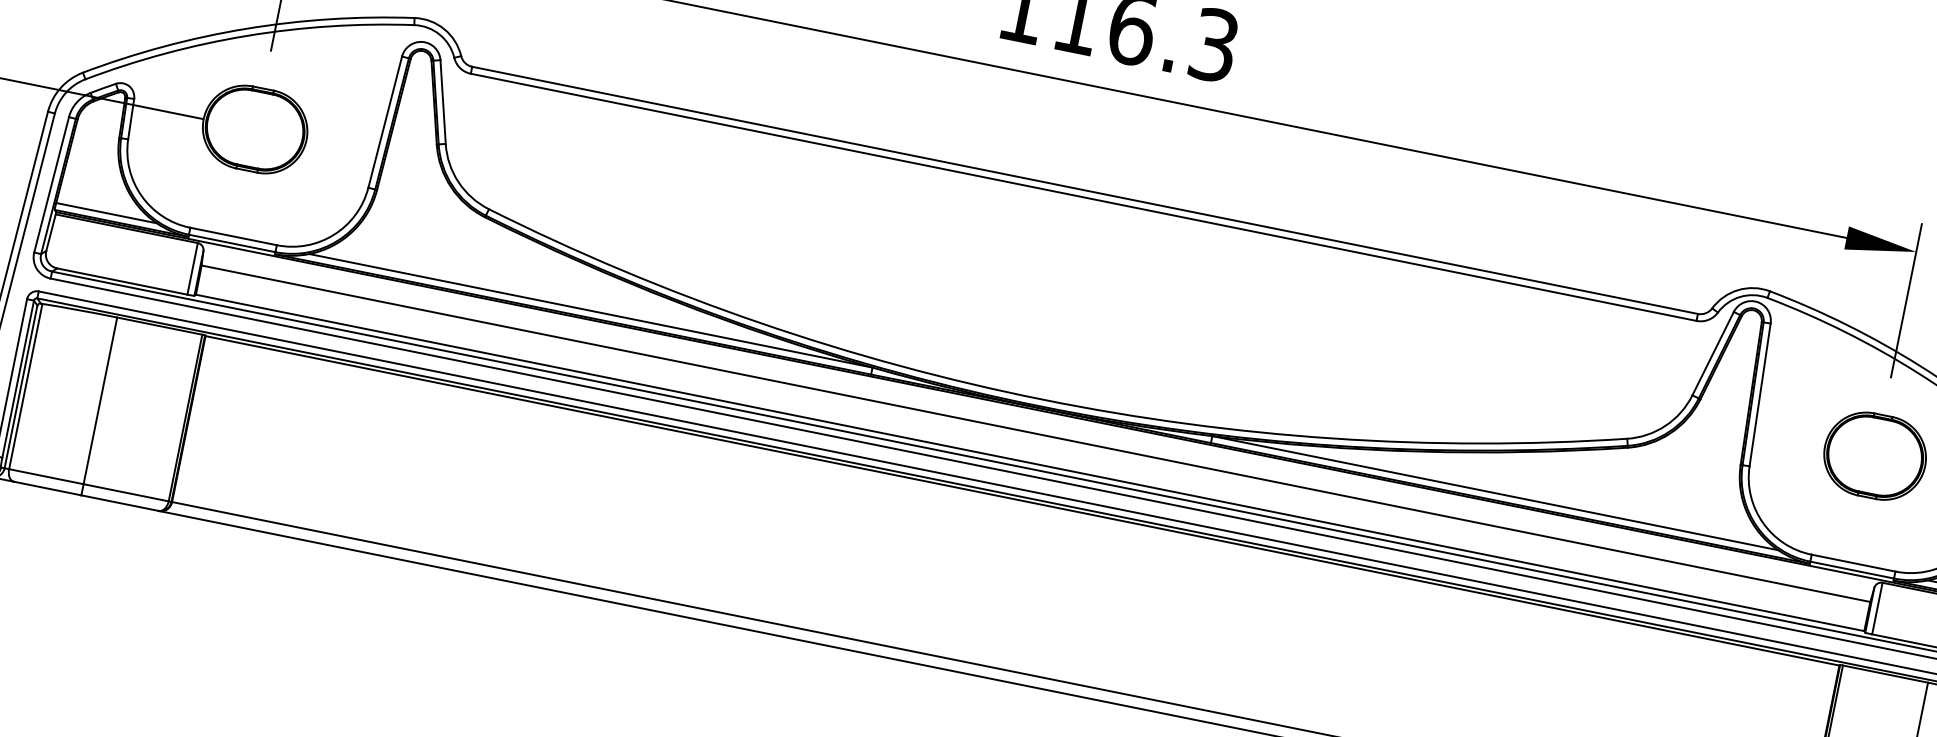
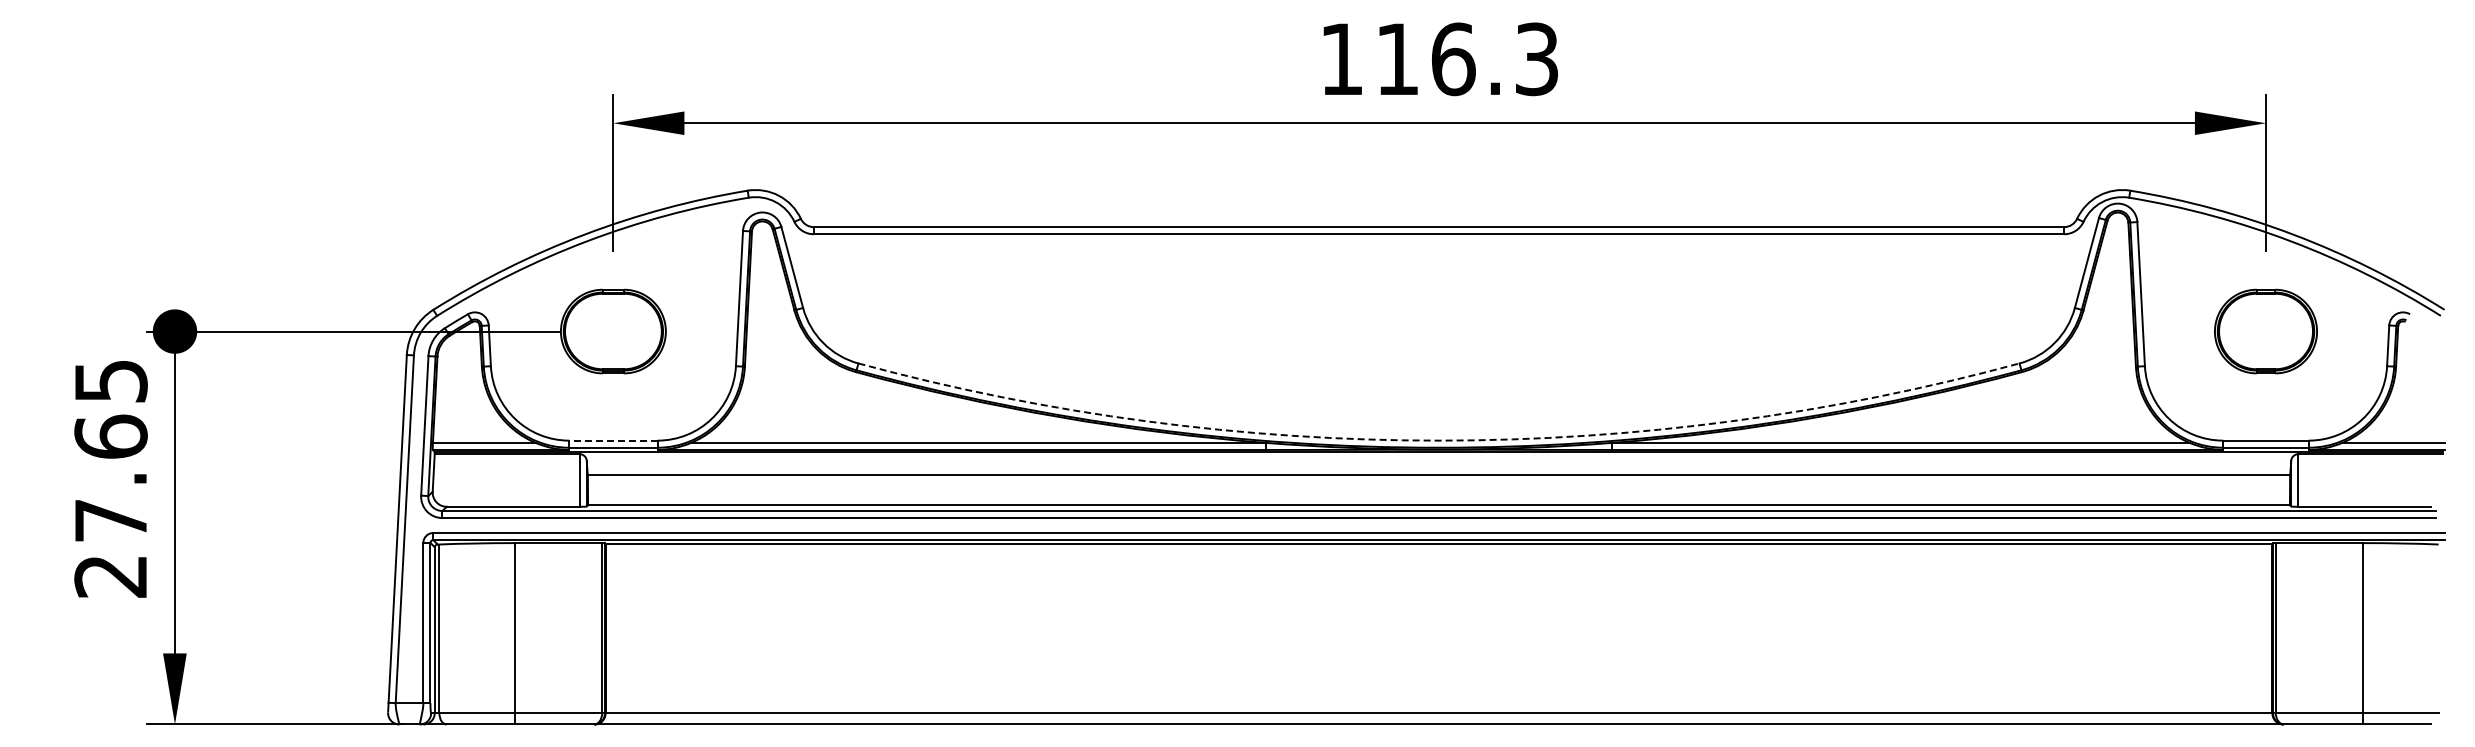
line: (232, 236) -> (612, 440), solid -> dashed
arc: (1043, 399) -> (1439, 440), solid -> dashed

